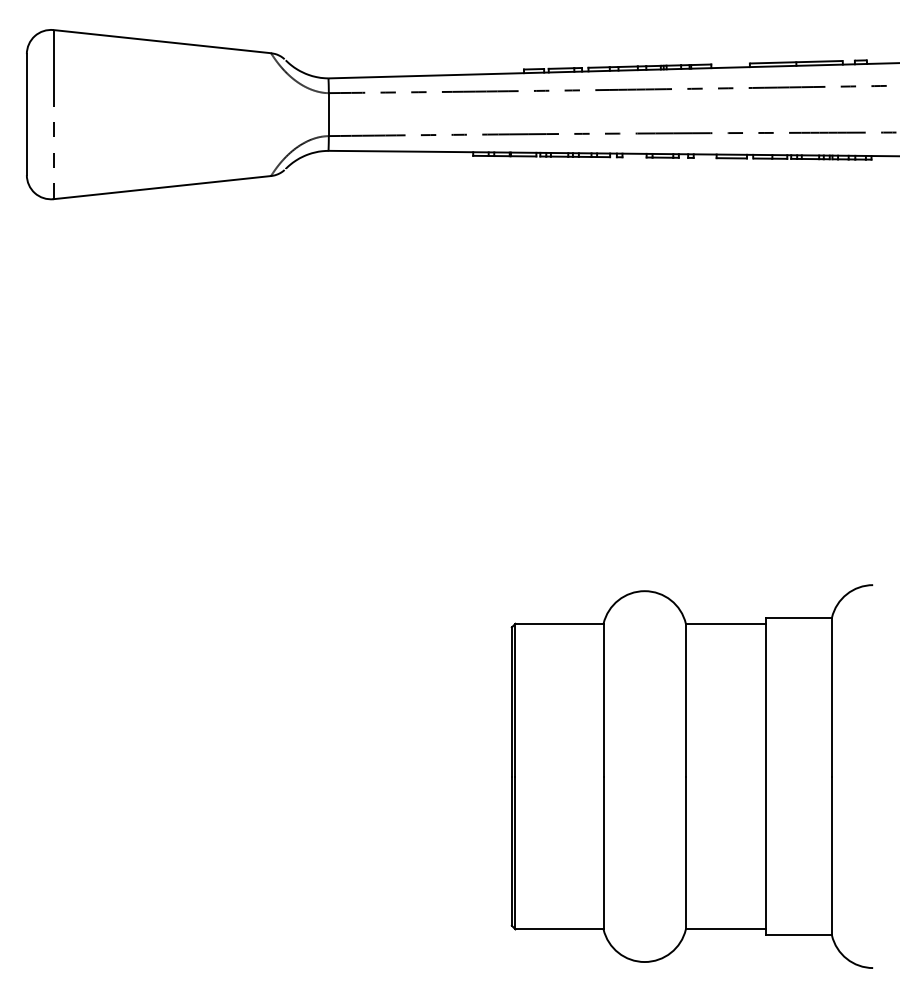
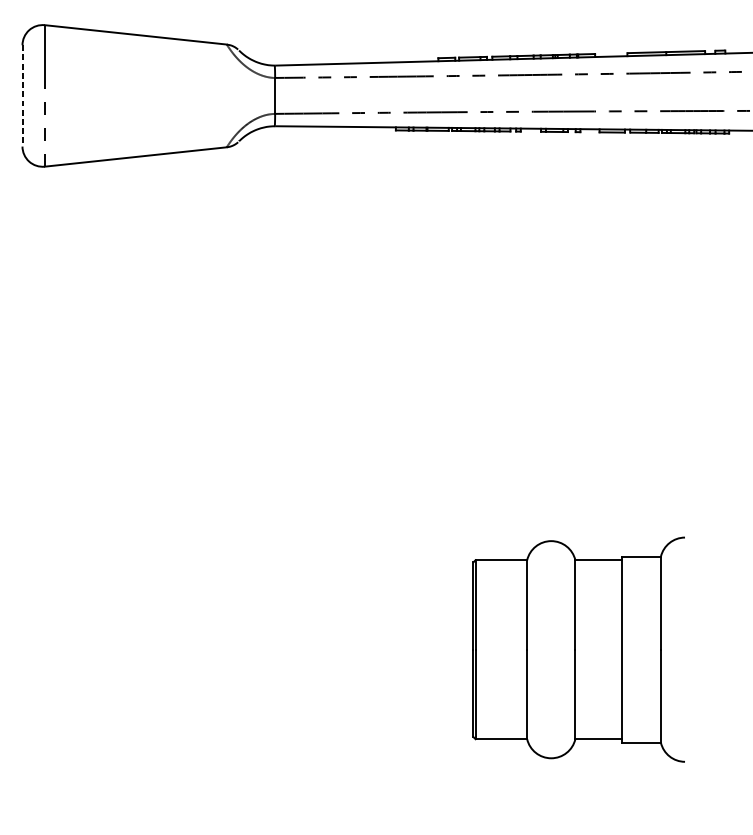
line: (26, 114) -> (22, 95), solid -> dashed
part: (691, 776) -> (578, 649), size x0.7

